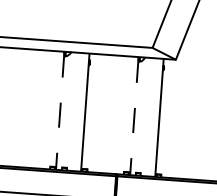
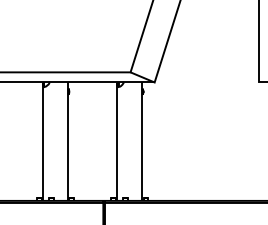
line: (59, 111) -> (42, 142), dashed -> solid
line: (134, 116) -> (117, 142), dashed -> solid

